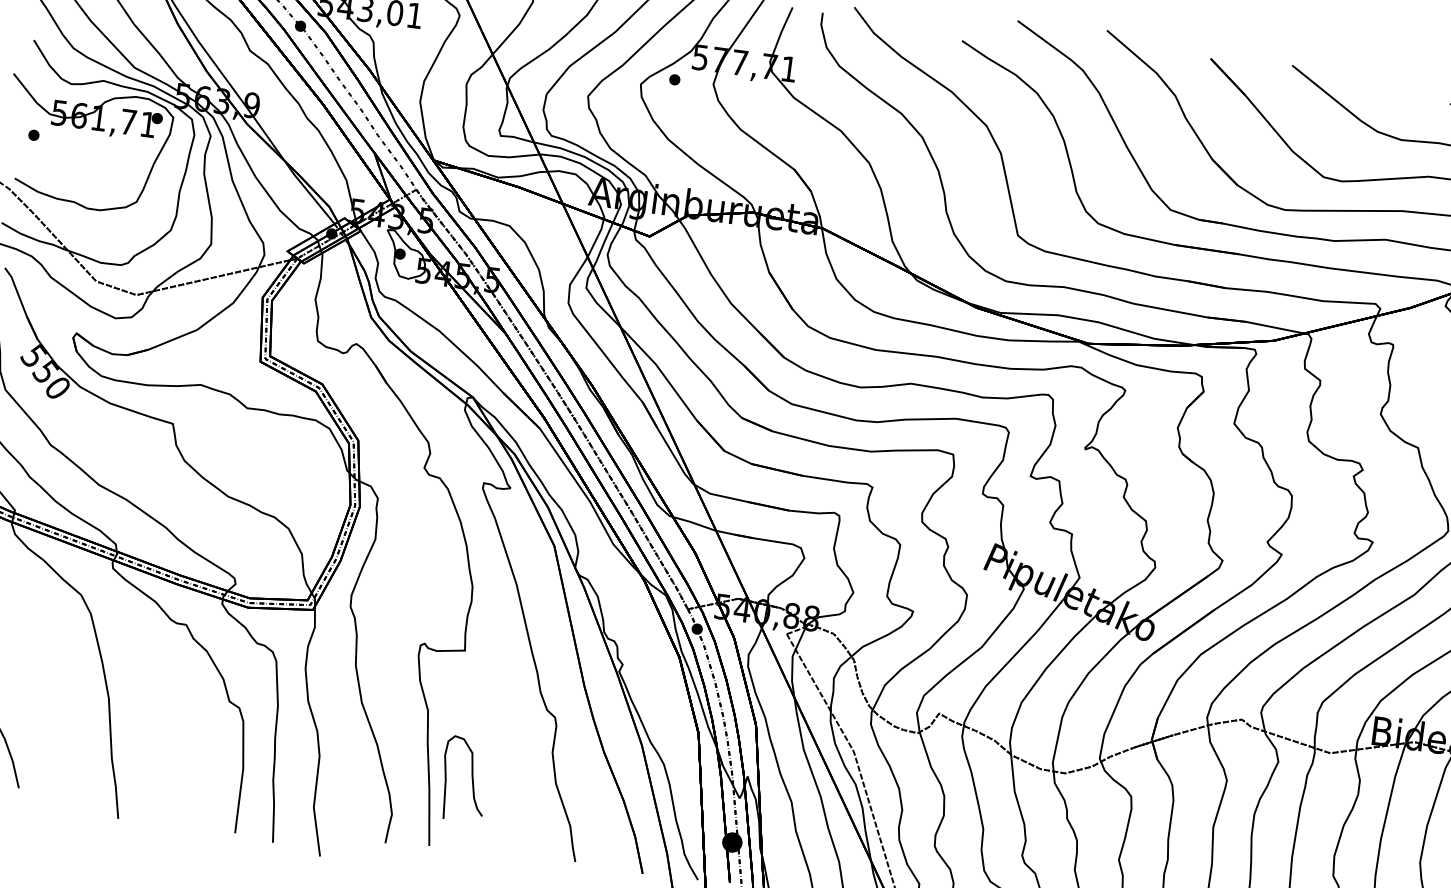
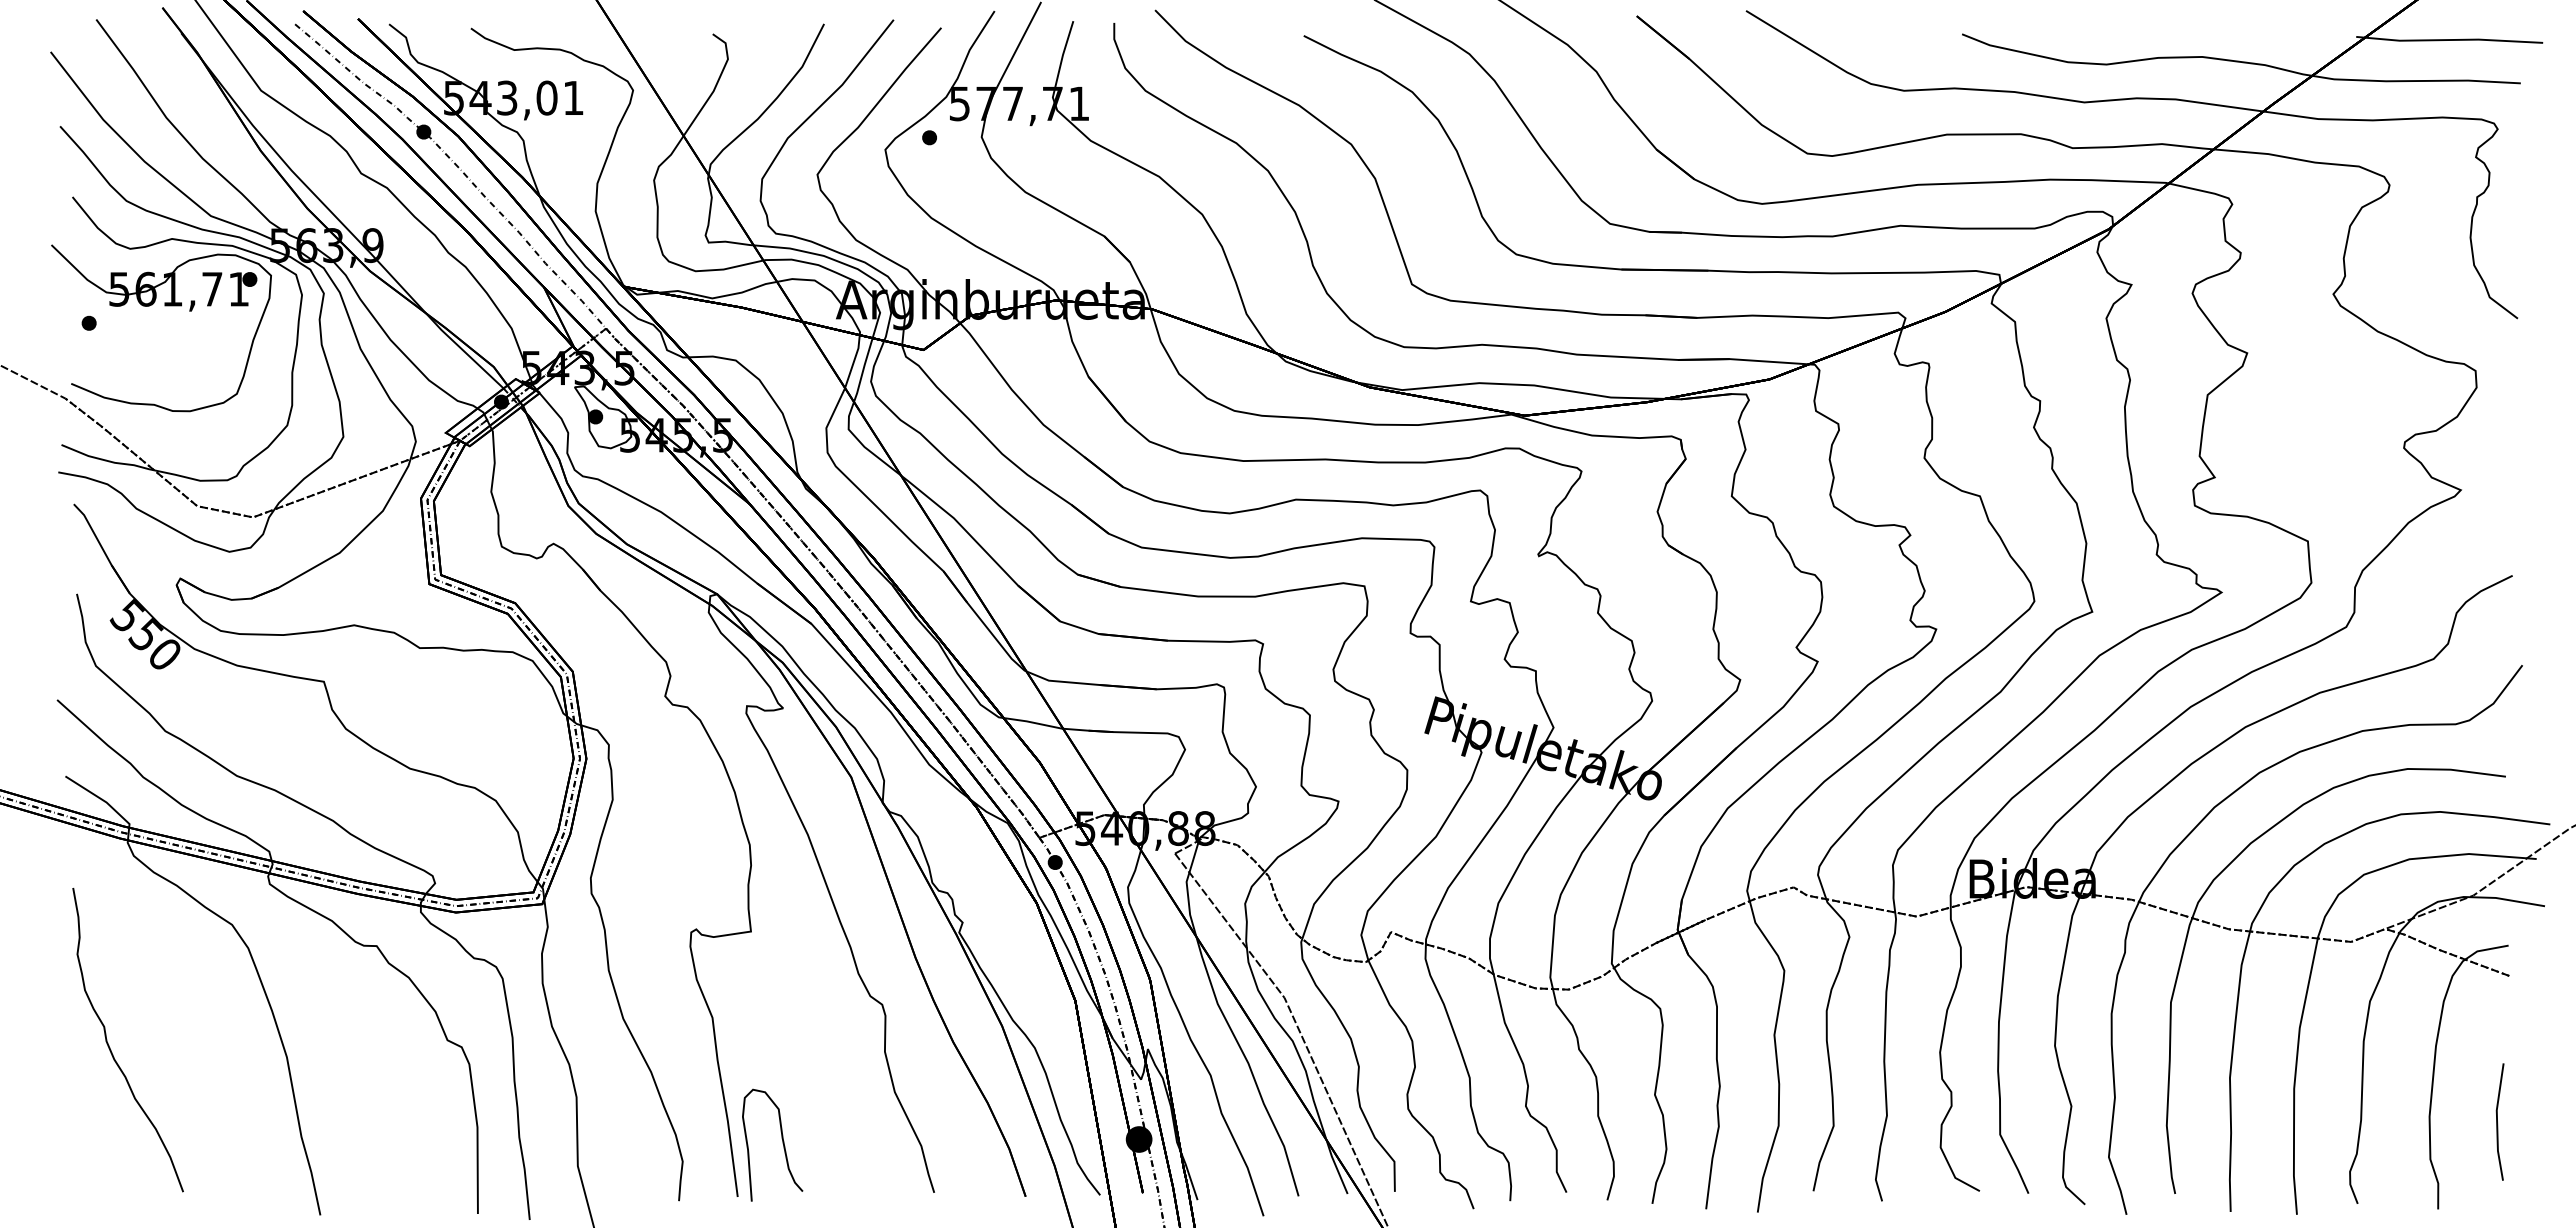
curve: (471, 778) -> (782, 1143), moved

